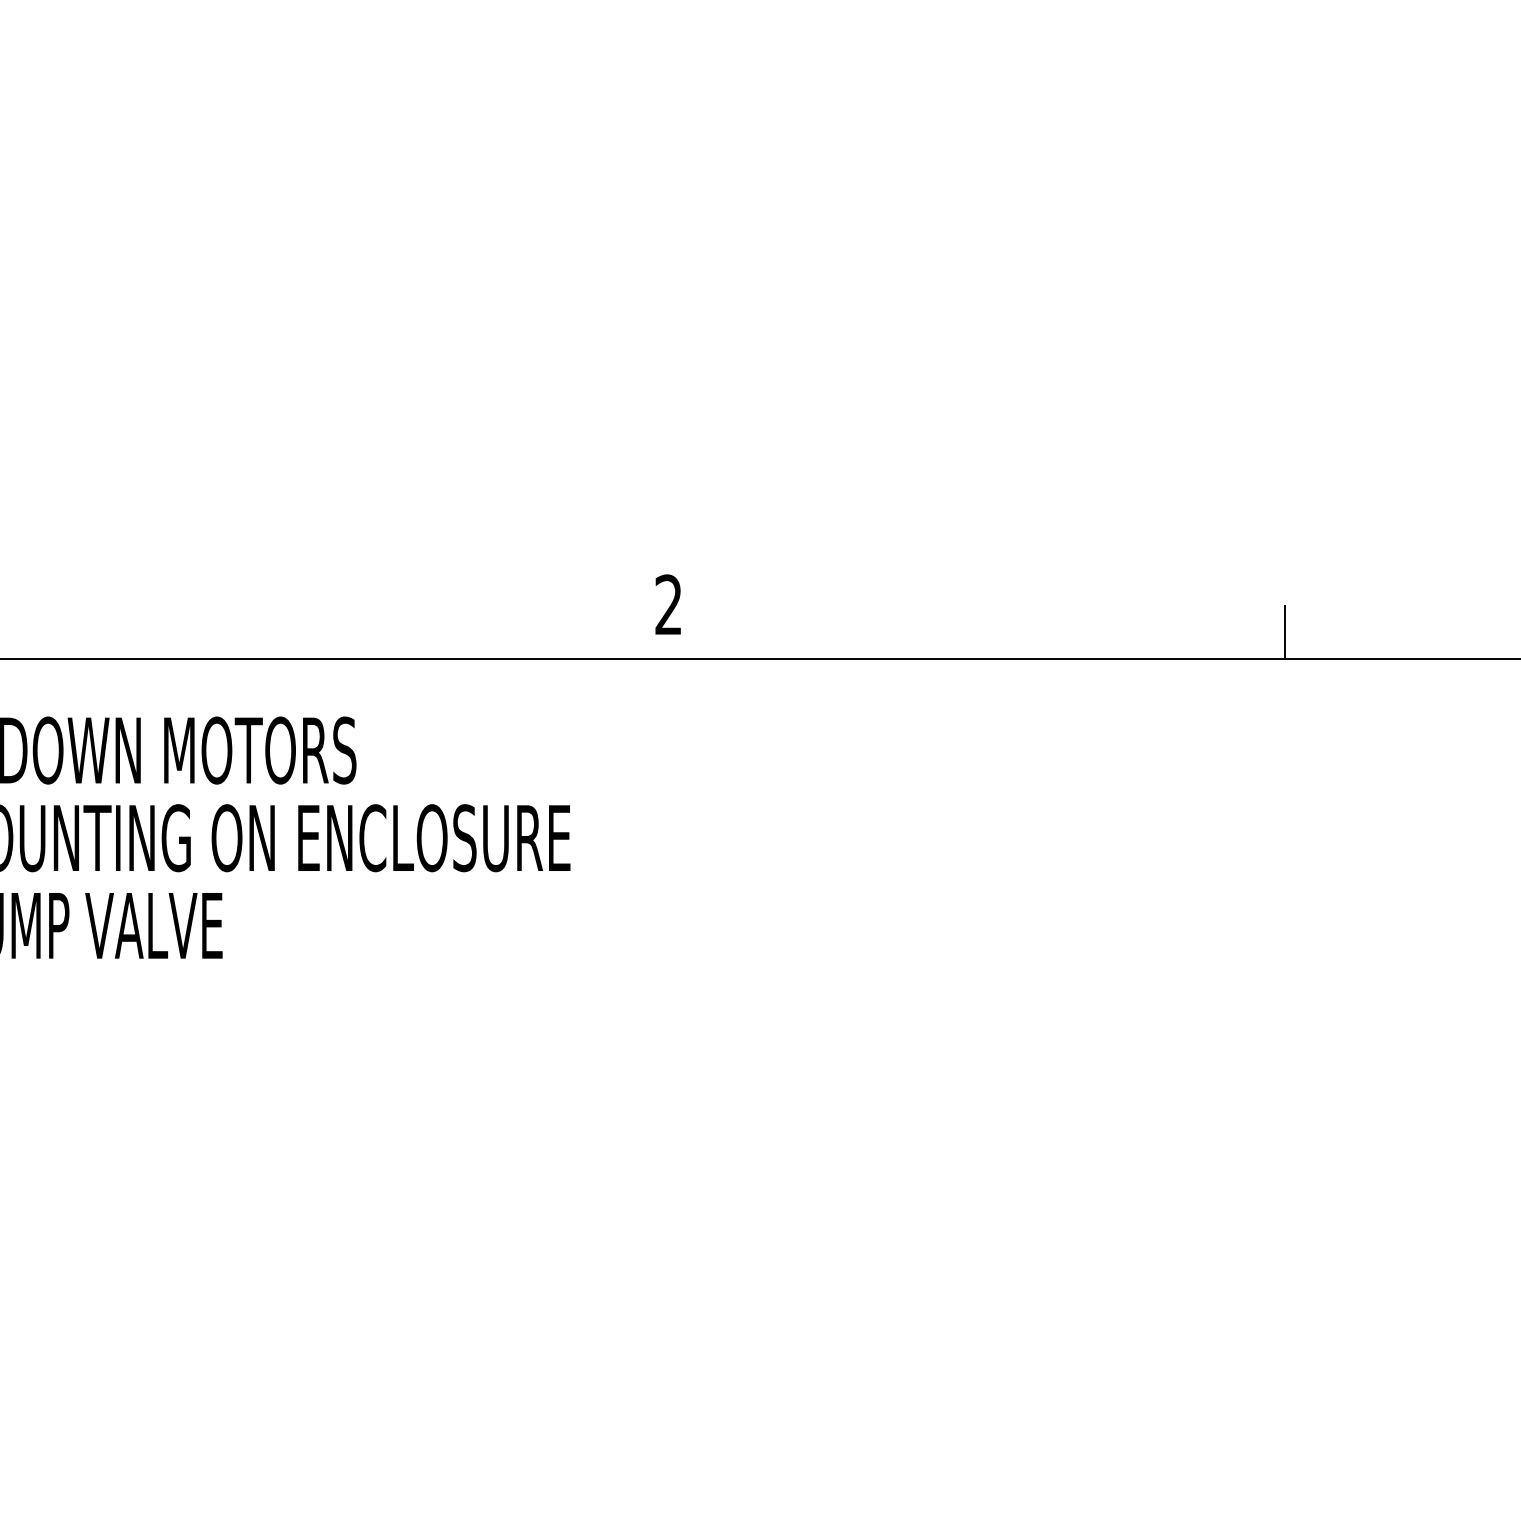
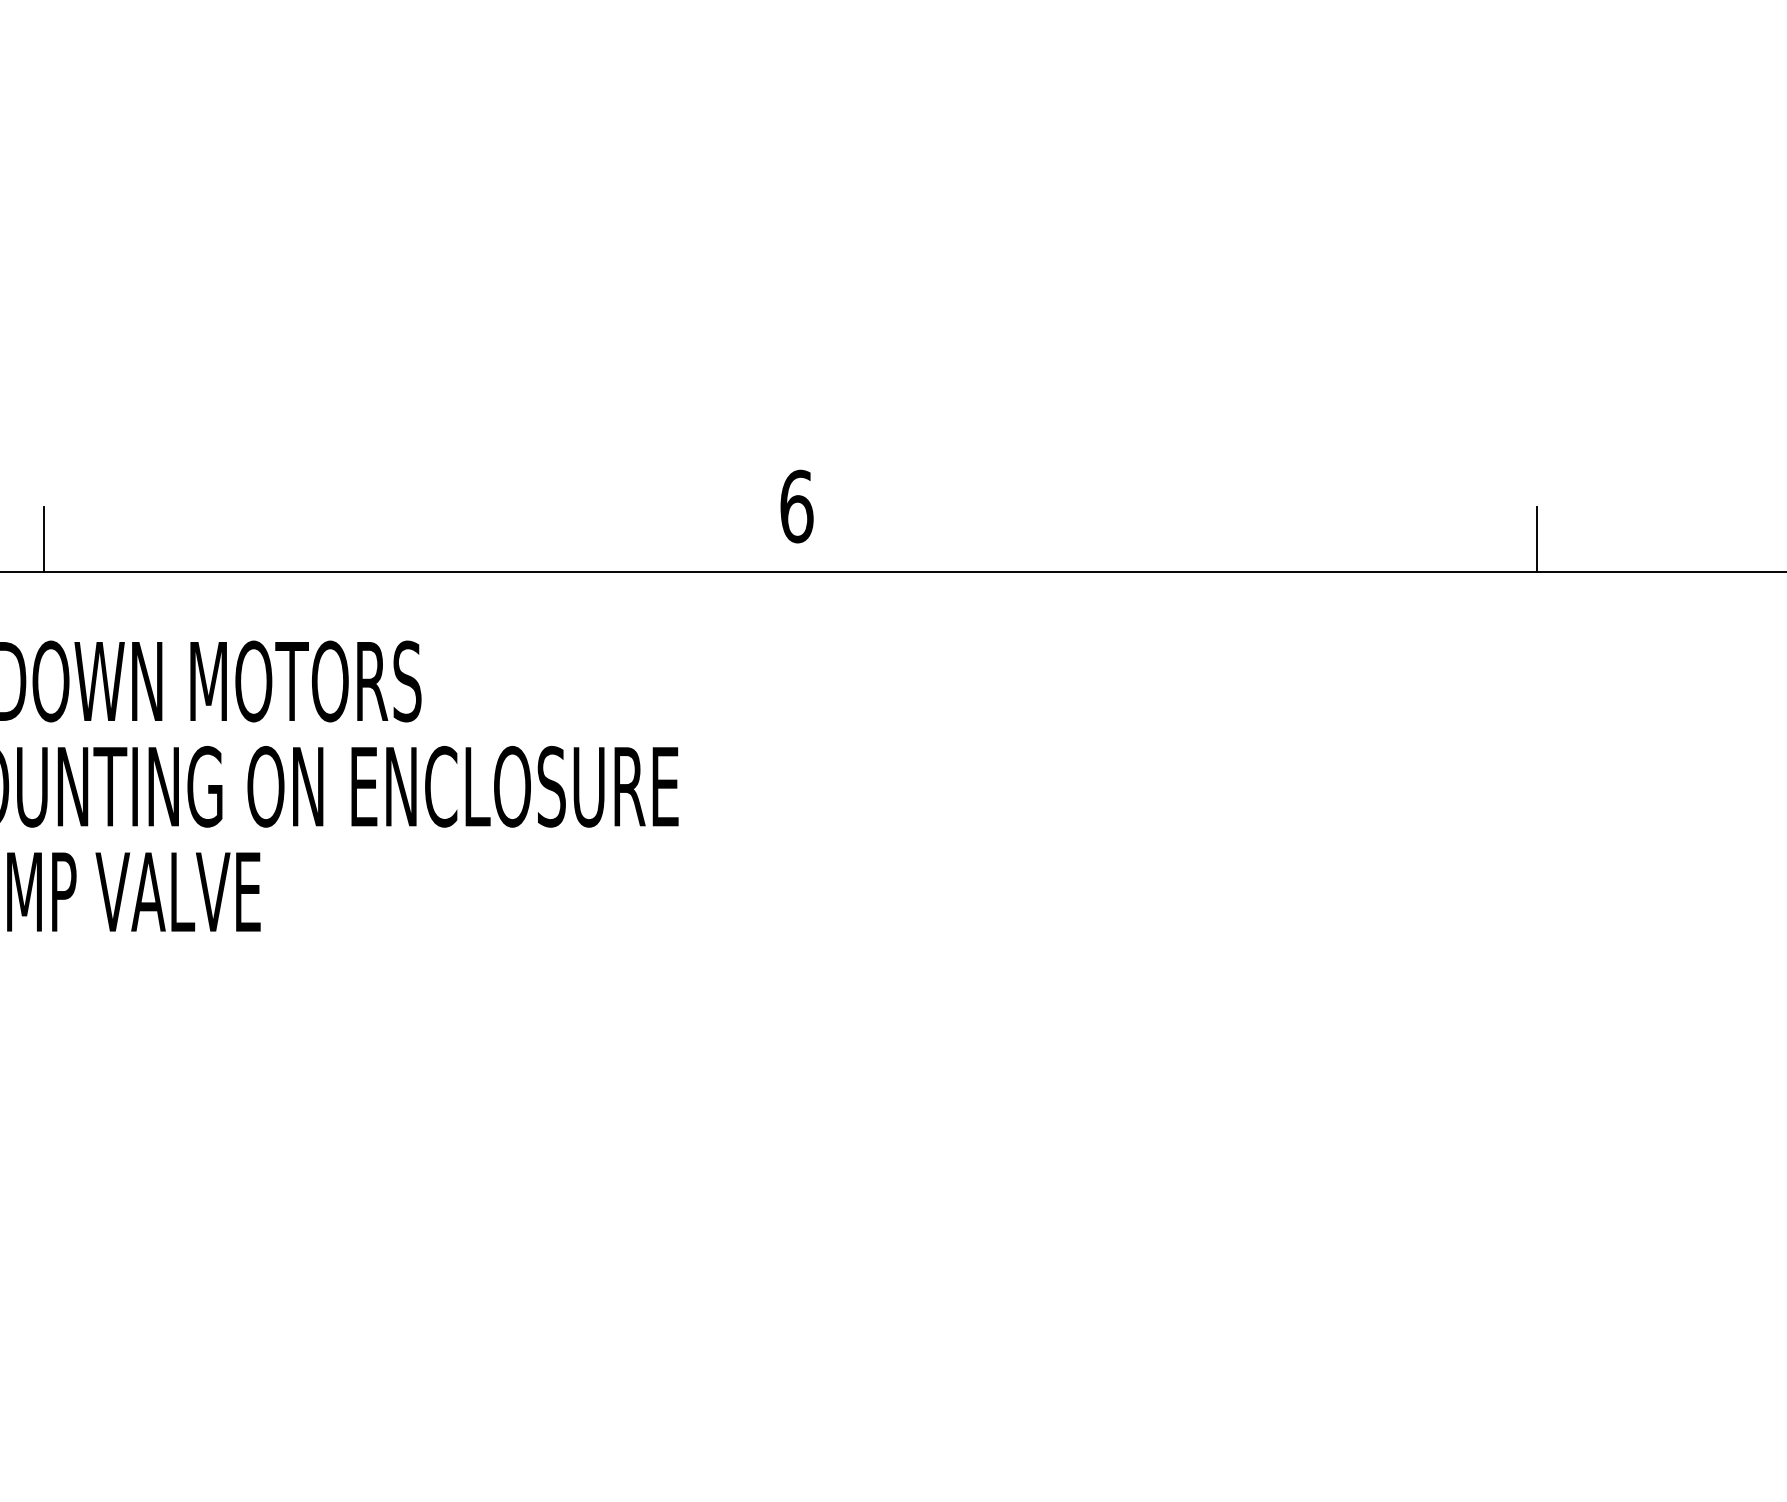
text: (668, 604) -> (796, 505), 2 -> 6
line: (42, 632) -> (44, 539), added

